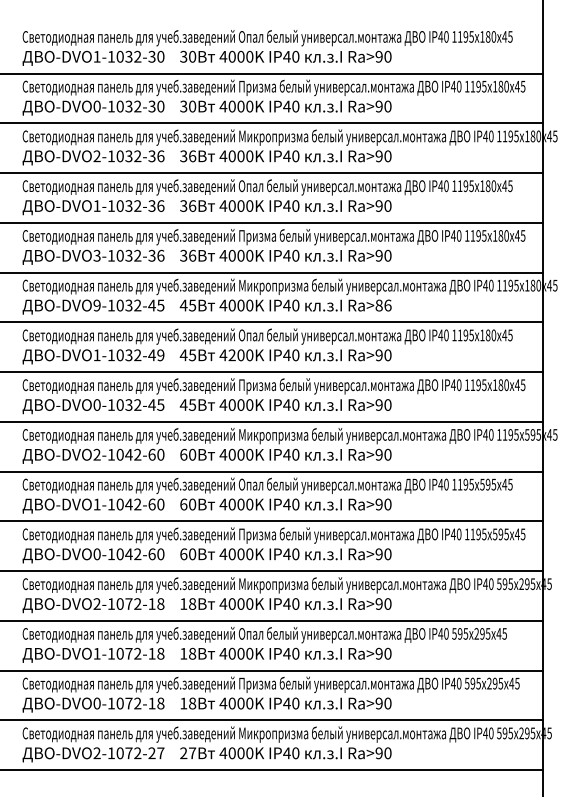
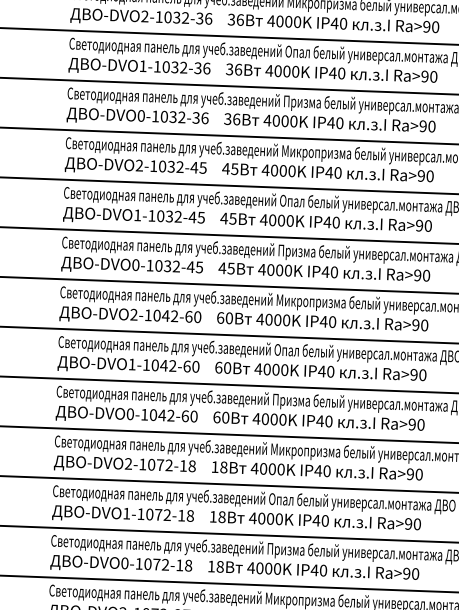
text: (96, 255) -> (140, 115), -DVO3-1032-36 -> -DVO0-1032-36
text: (96, 305) -> (138, 165), -DVO9-1032-45 -> -DVO2-1032-45
text: (383, 305) -> (425, 176), Ra>86 -> Ra>90
text: (160, 355) -> (201, 217), -DVO1-1032-49 -> -DVO1-1032-45
text: (231, 355) -> (271, 220), 4200K -> 4000K

